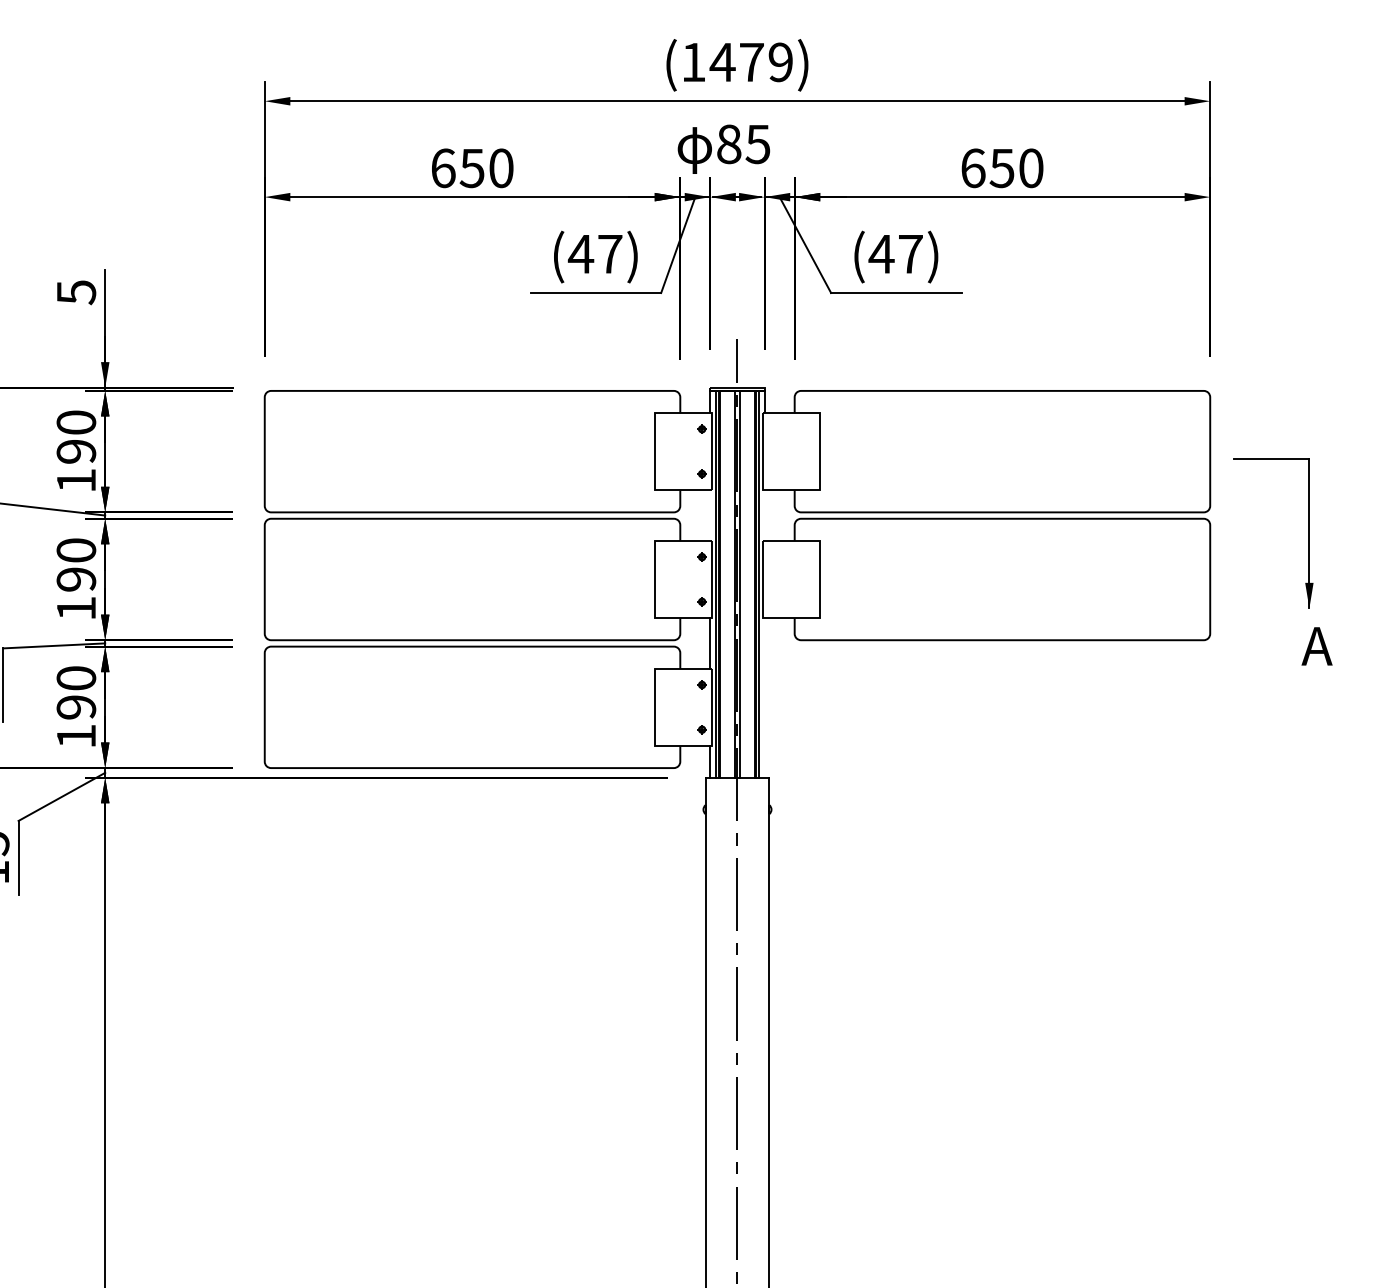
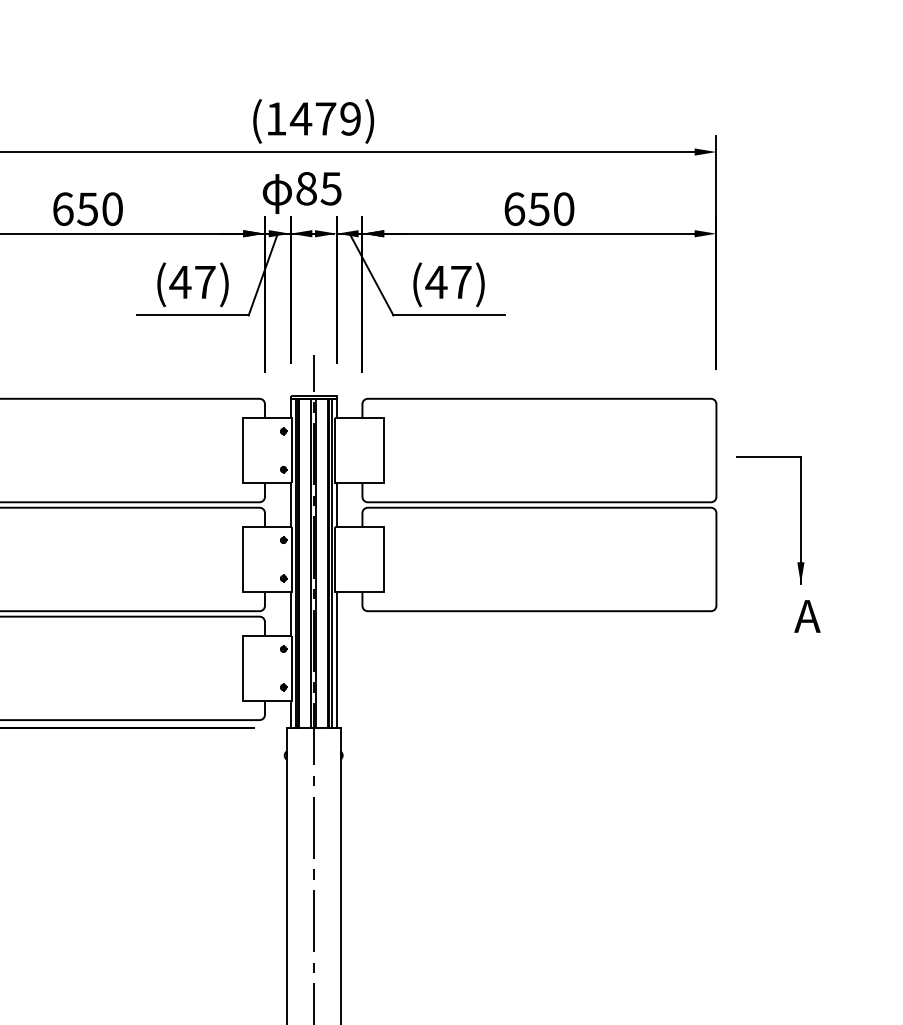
line: (710, 515) -> (290, 504), added
line: (764, 515) -> (336, 504), added
line: (764, 697) -> (336, 659), added

